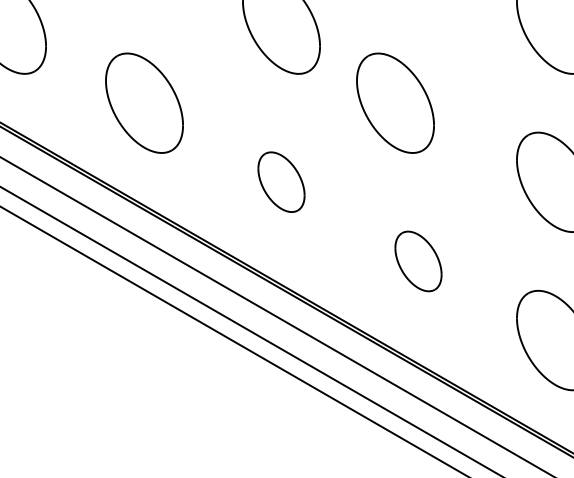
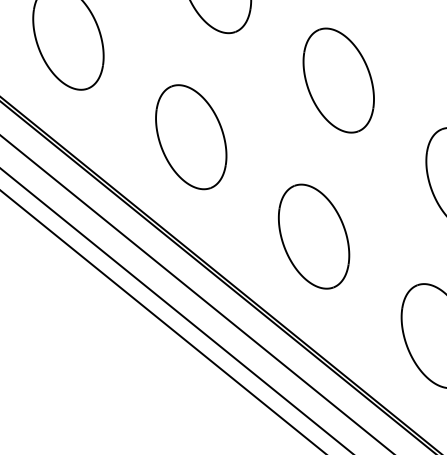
part: (395, 102) -> (338, 79), moved
part: (281, 181) -> (191, 136), size x1.67
part: (418, 261) -> (314, 236), size x1.67

